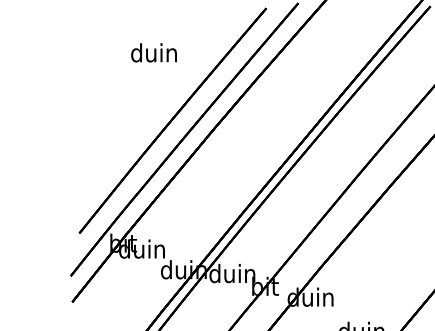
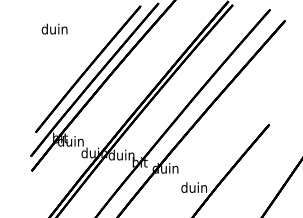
text: (153, 51) -> (54, 28), moved

